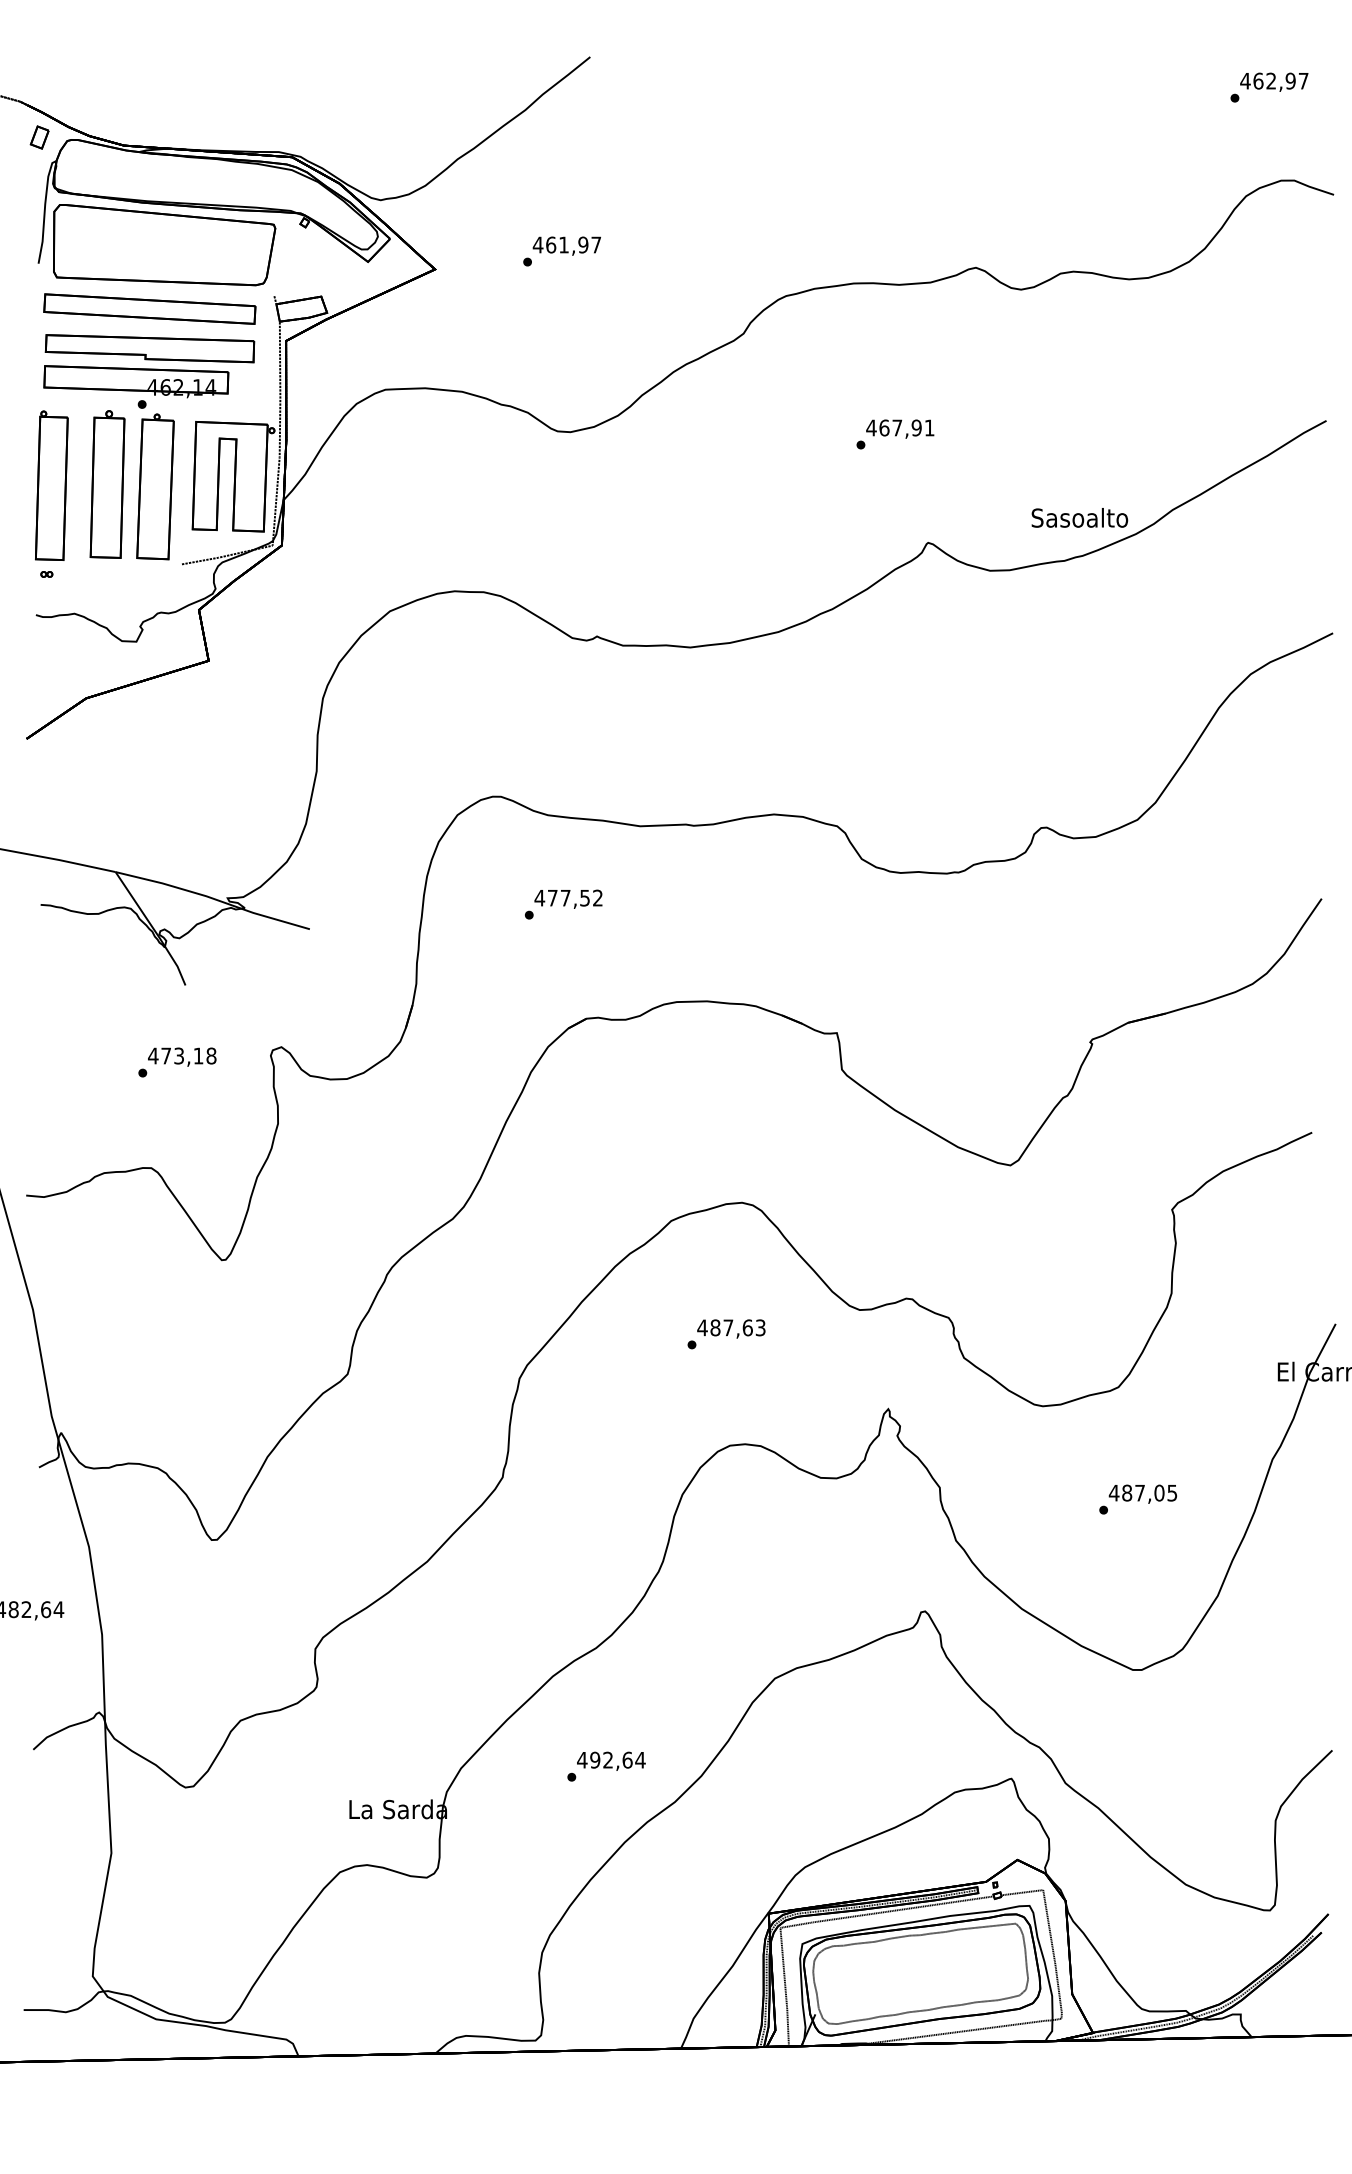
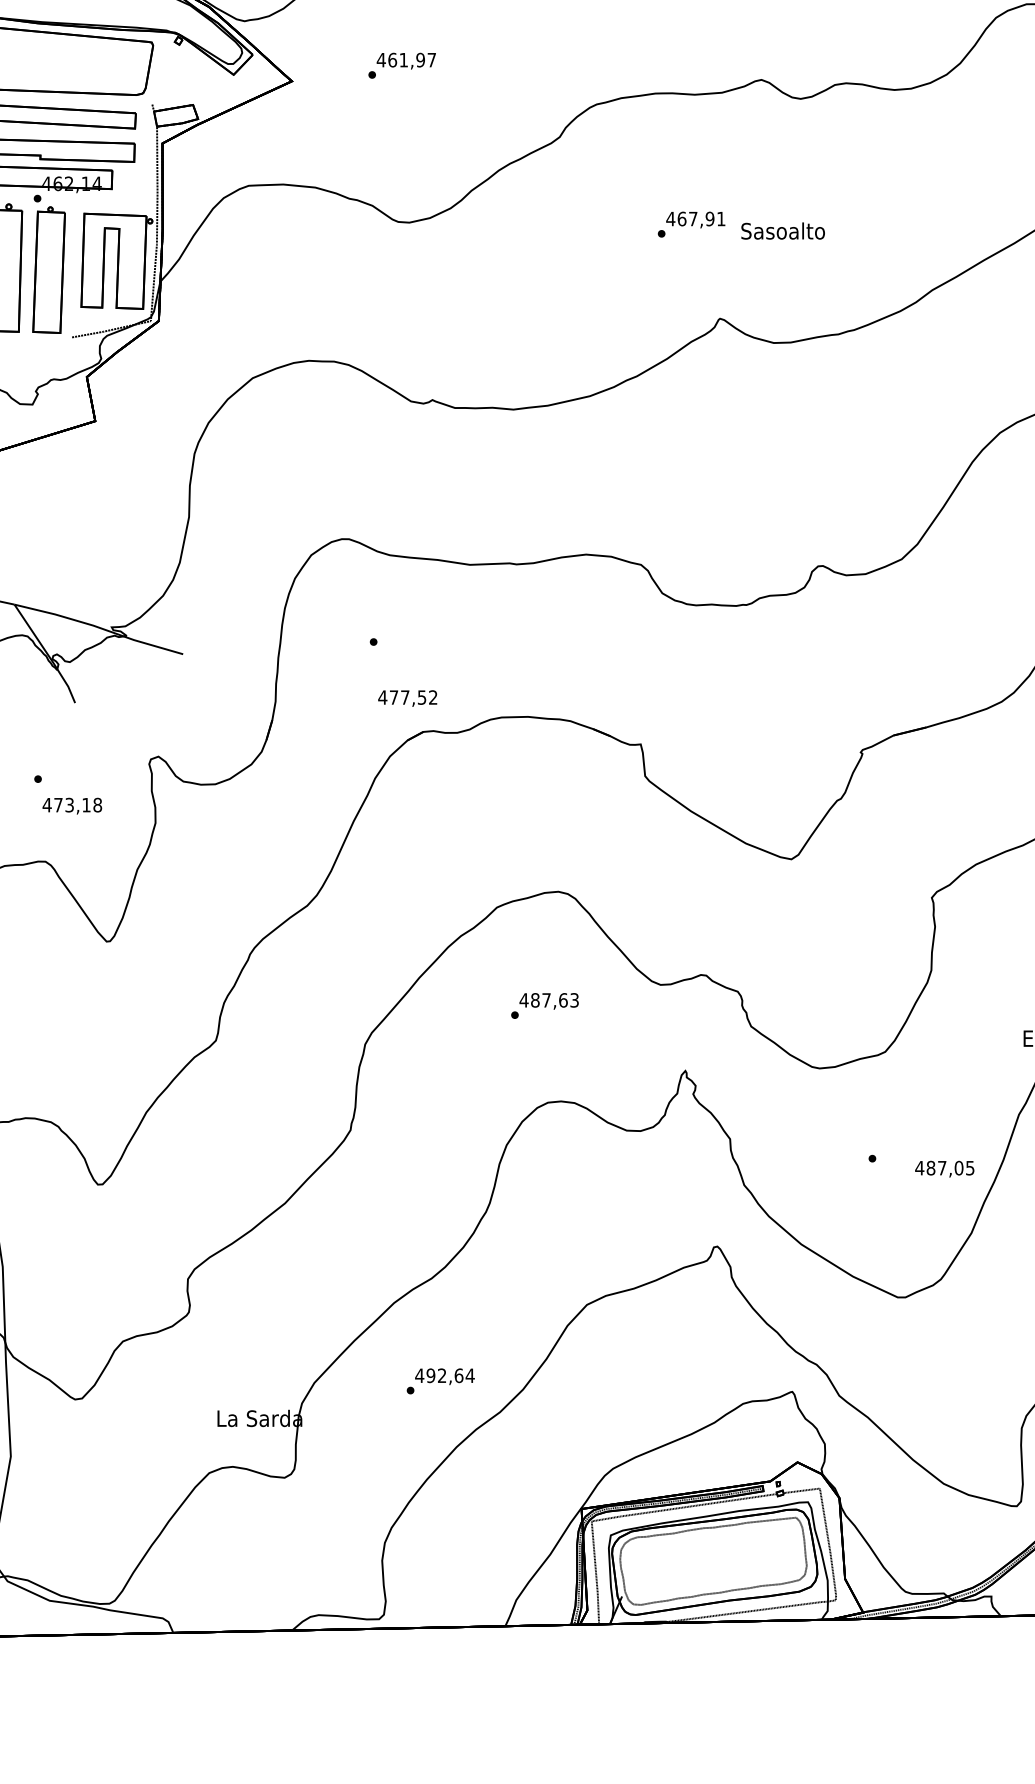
text: (1079, 517) -> (782, 230), moved
text: (568, 898) -> (407, 697), moved
text: (182, 1056) -> (72, 805), moved
text: (1142, 1493) -> (944, 1168), moved

